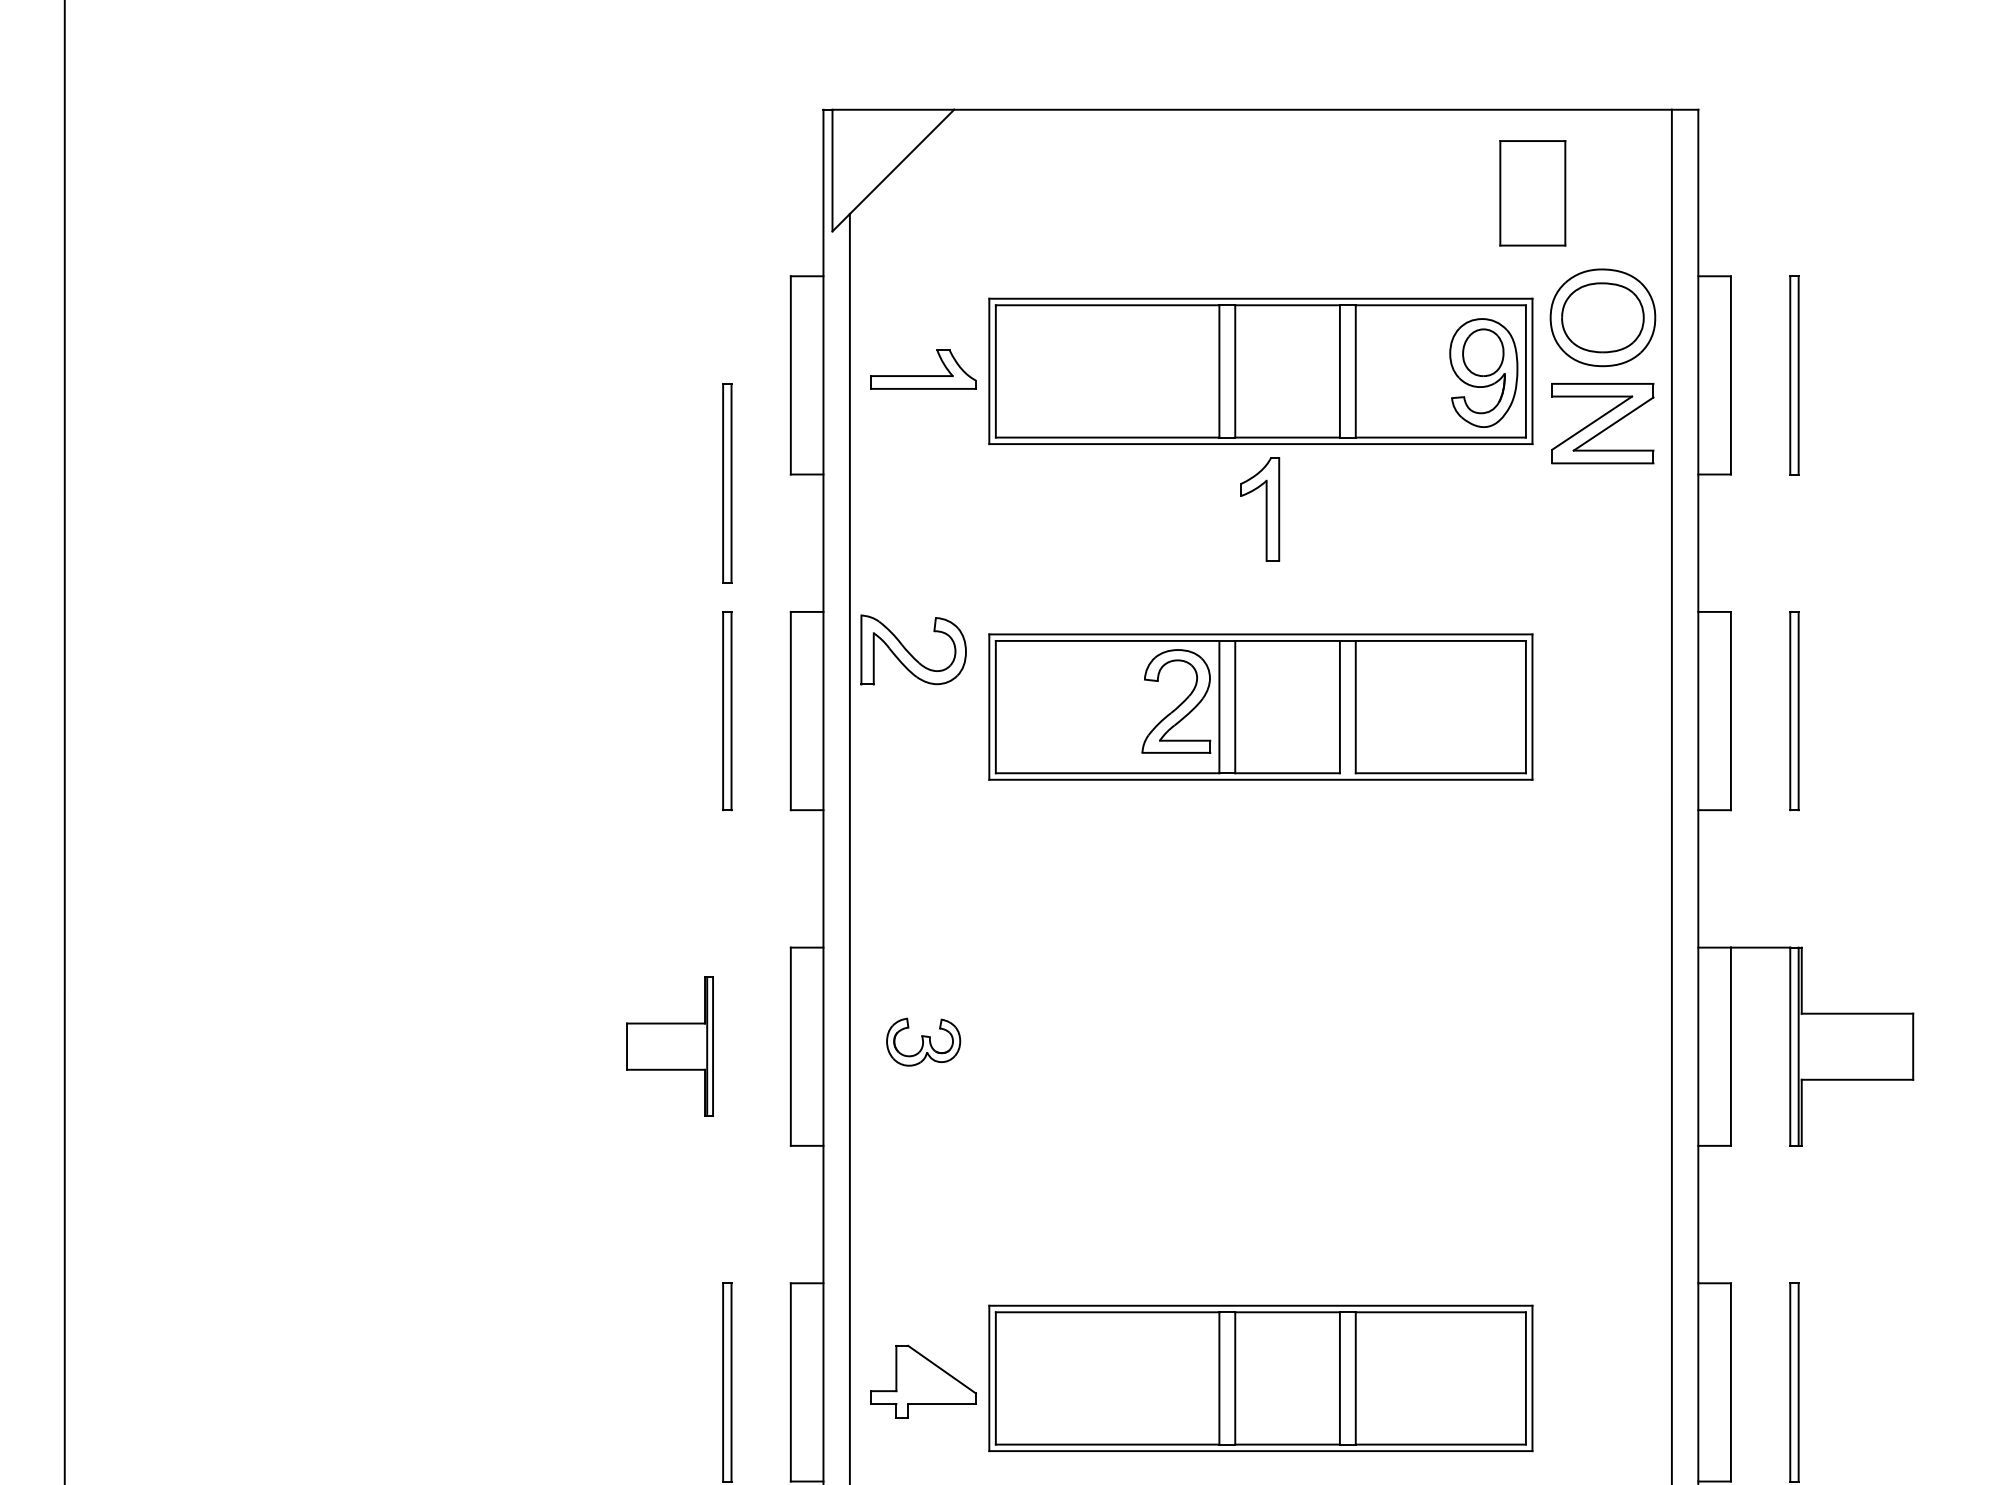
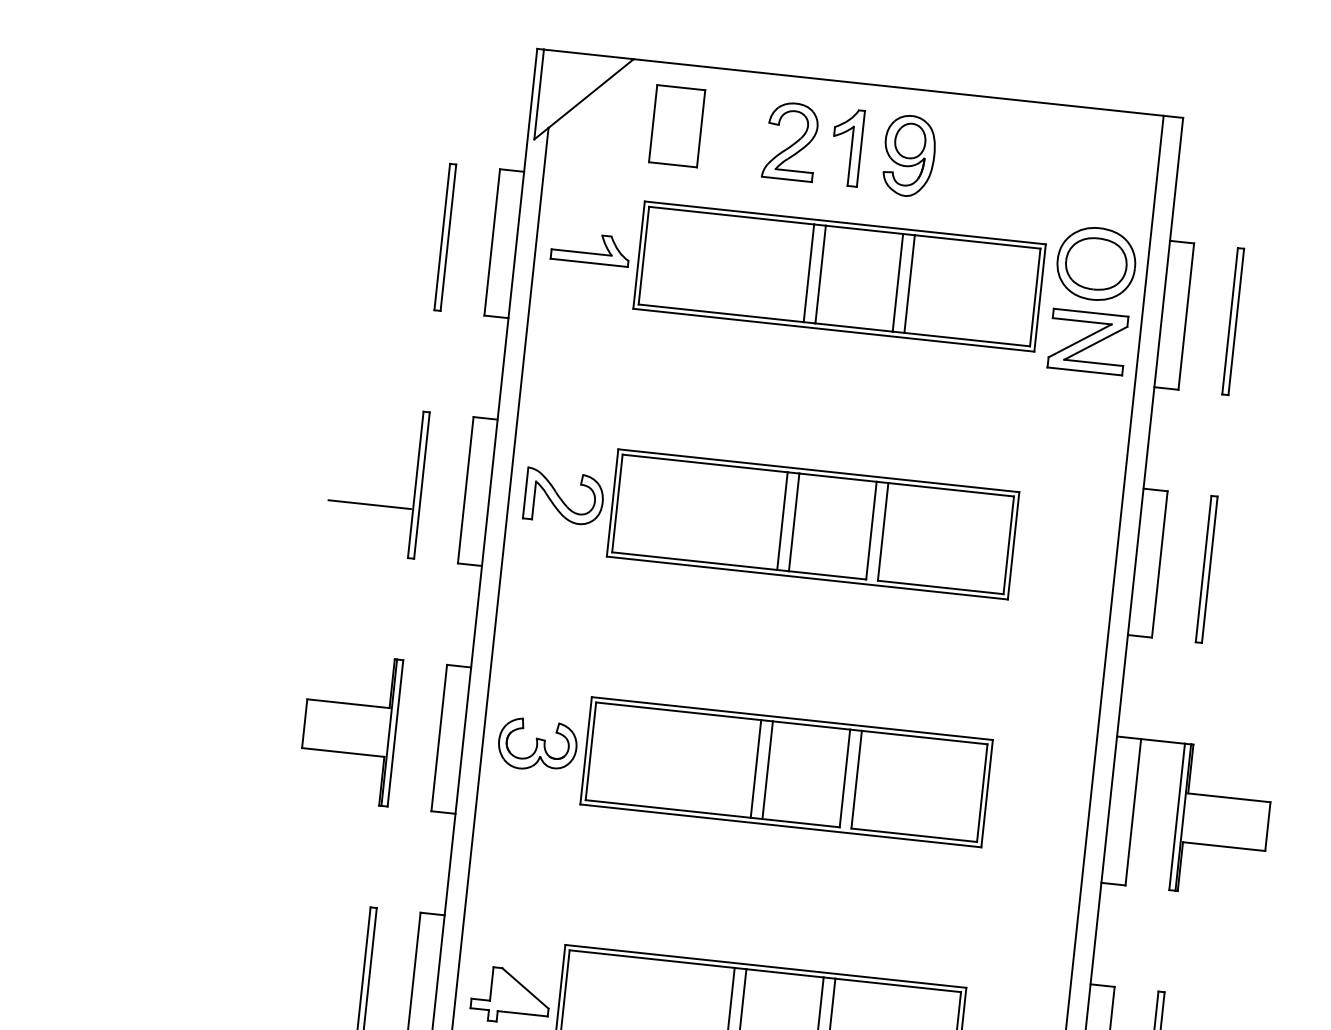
part: (1532, 193) -> (676, 126), moved
part: (1483, 372) -> (908, 155), moved
part: (727, 483) -> (445, 237), moved
part: (1260, 509) -> (847, 147), moved
part: (913, 649) -> (564, 496), moved
part: (1176, 701) -> (790, 141), moved
line: (664, 744) -> (369, 504), added
part: (923, 1041) -> (537, 744), size x1.43
part: (1260, 1042) -> (786, 772), added
part: (669, 1046) -> (349, 728), size x1.43

